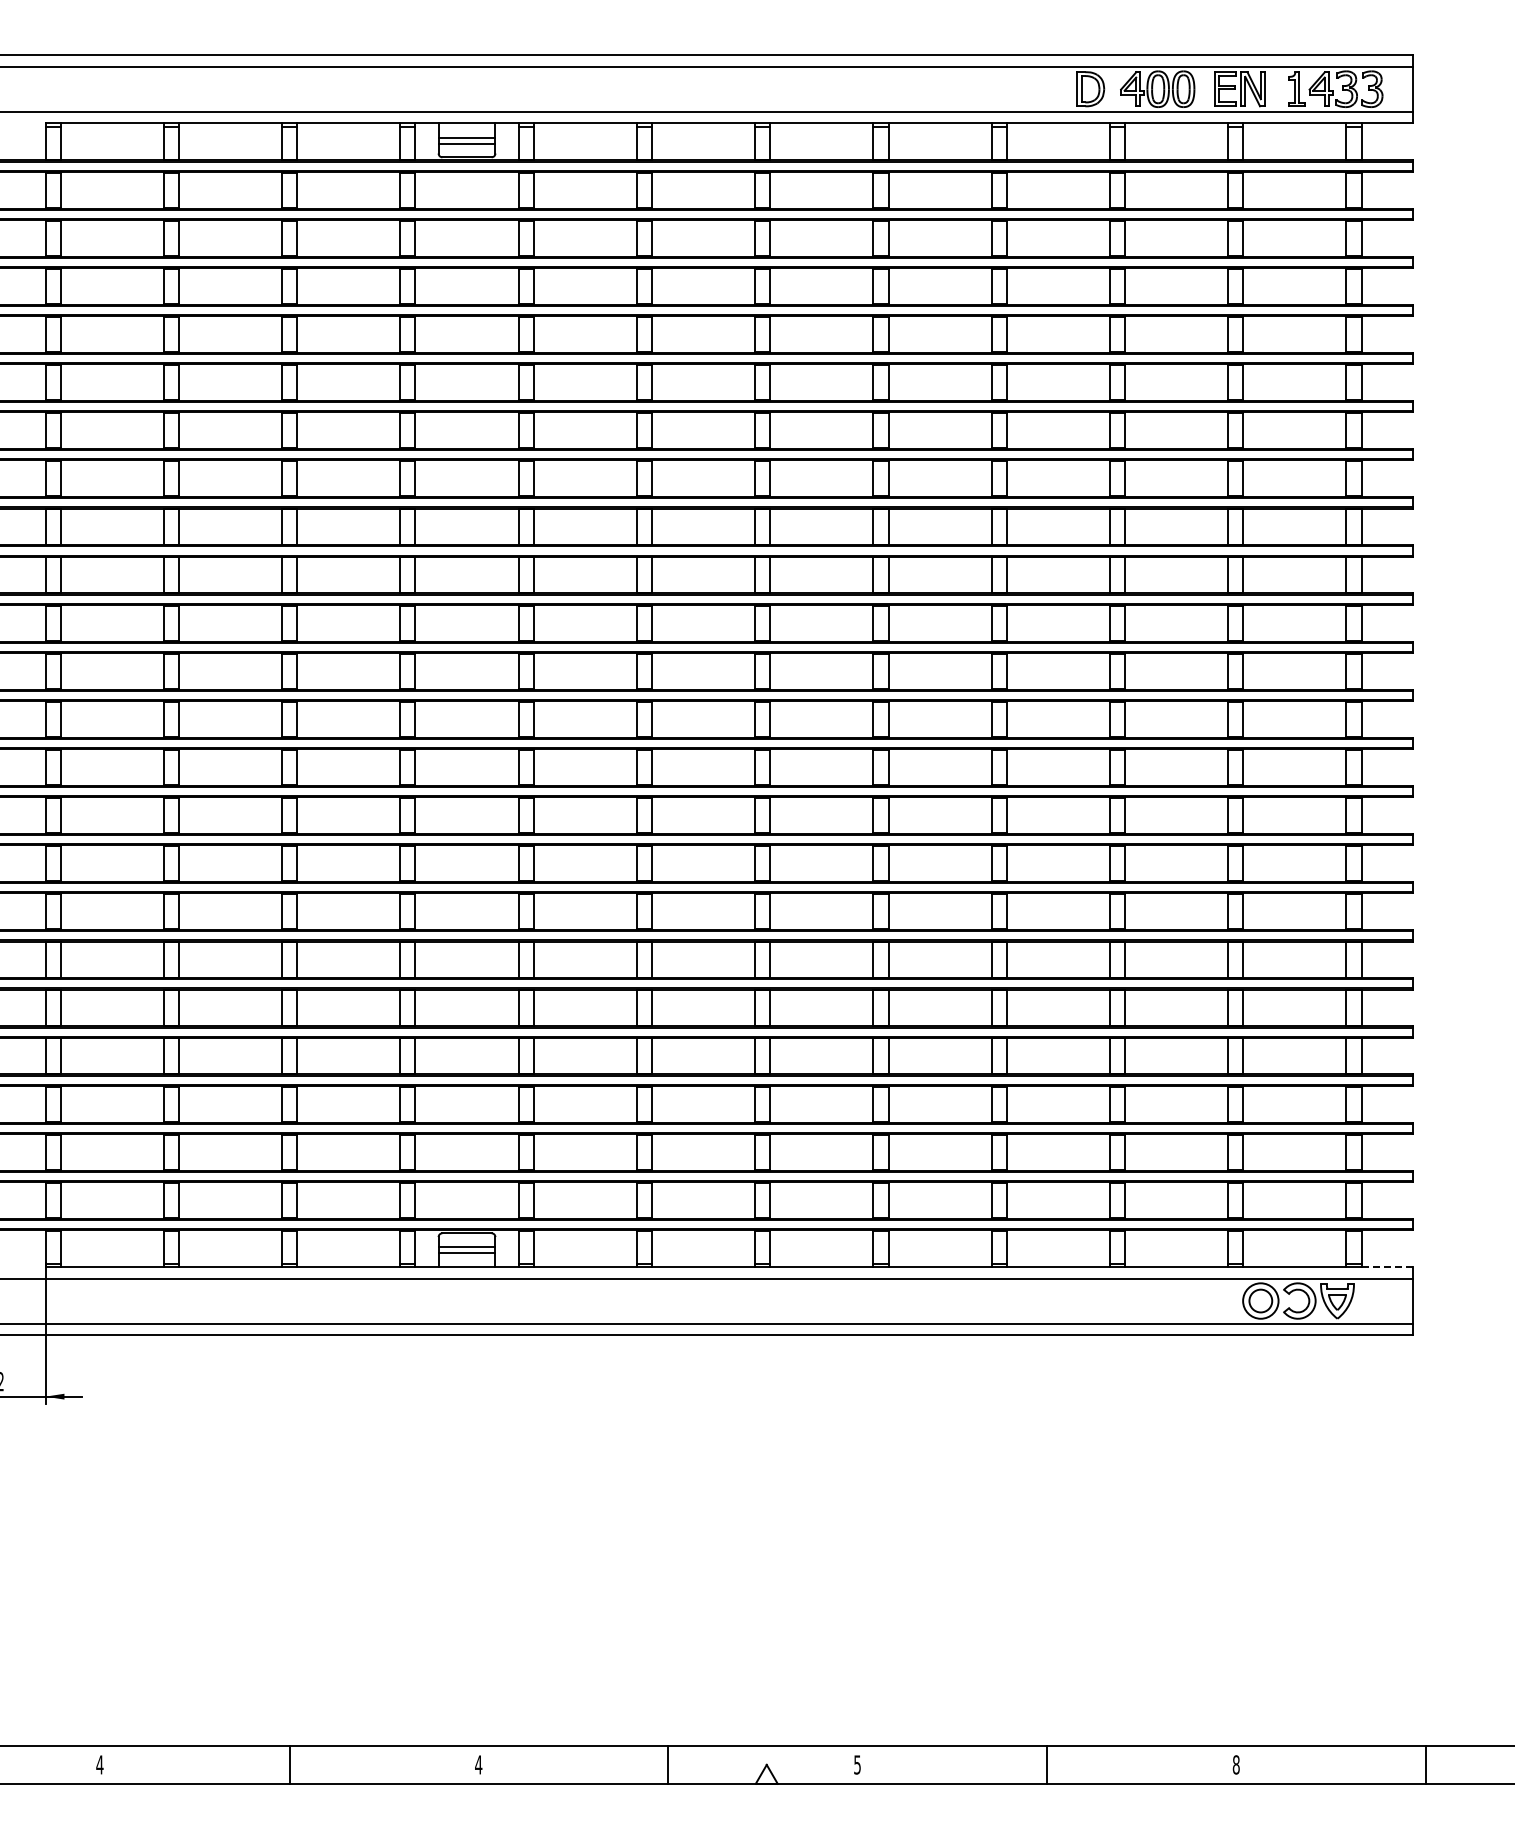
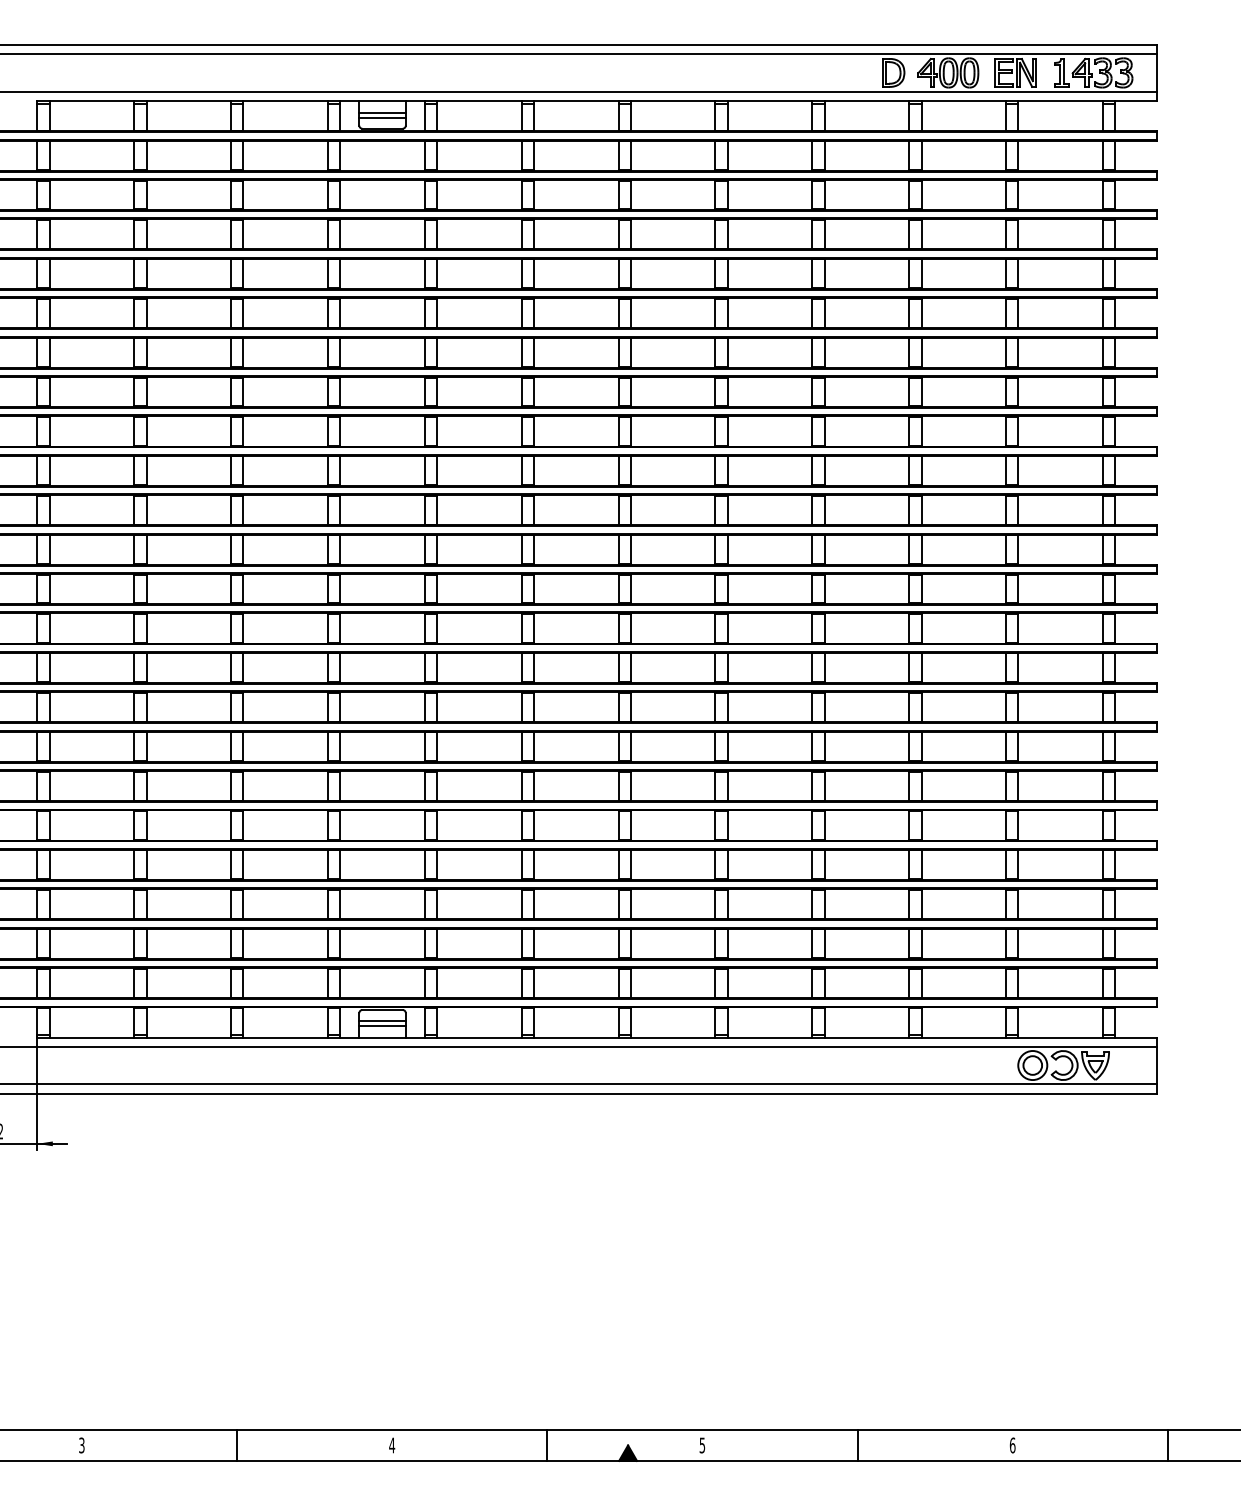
line: (1387, 1267) -> (1136, 1038), dashed -> solid
text: (99, 1764) -> (81, 1445), 4 -> 3
text: (1235, 1764) -> (1012, 1445), 8 -> 6
fill: (766, 1773) -> (627, 1452), added

